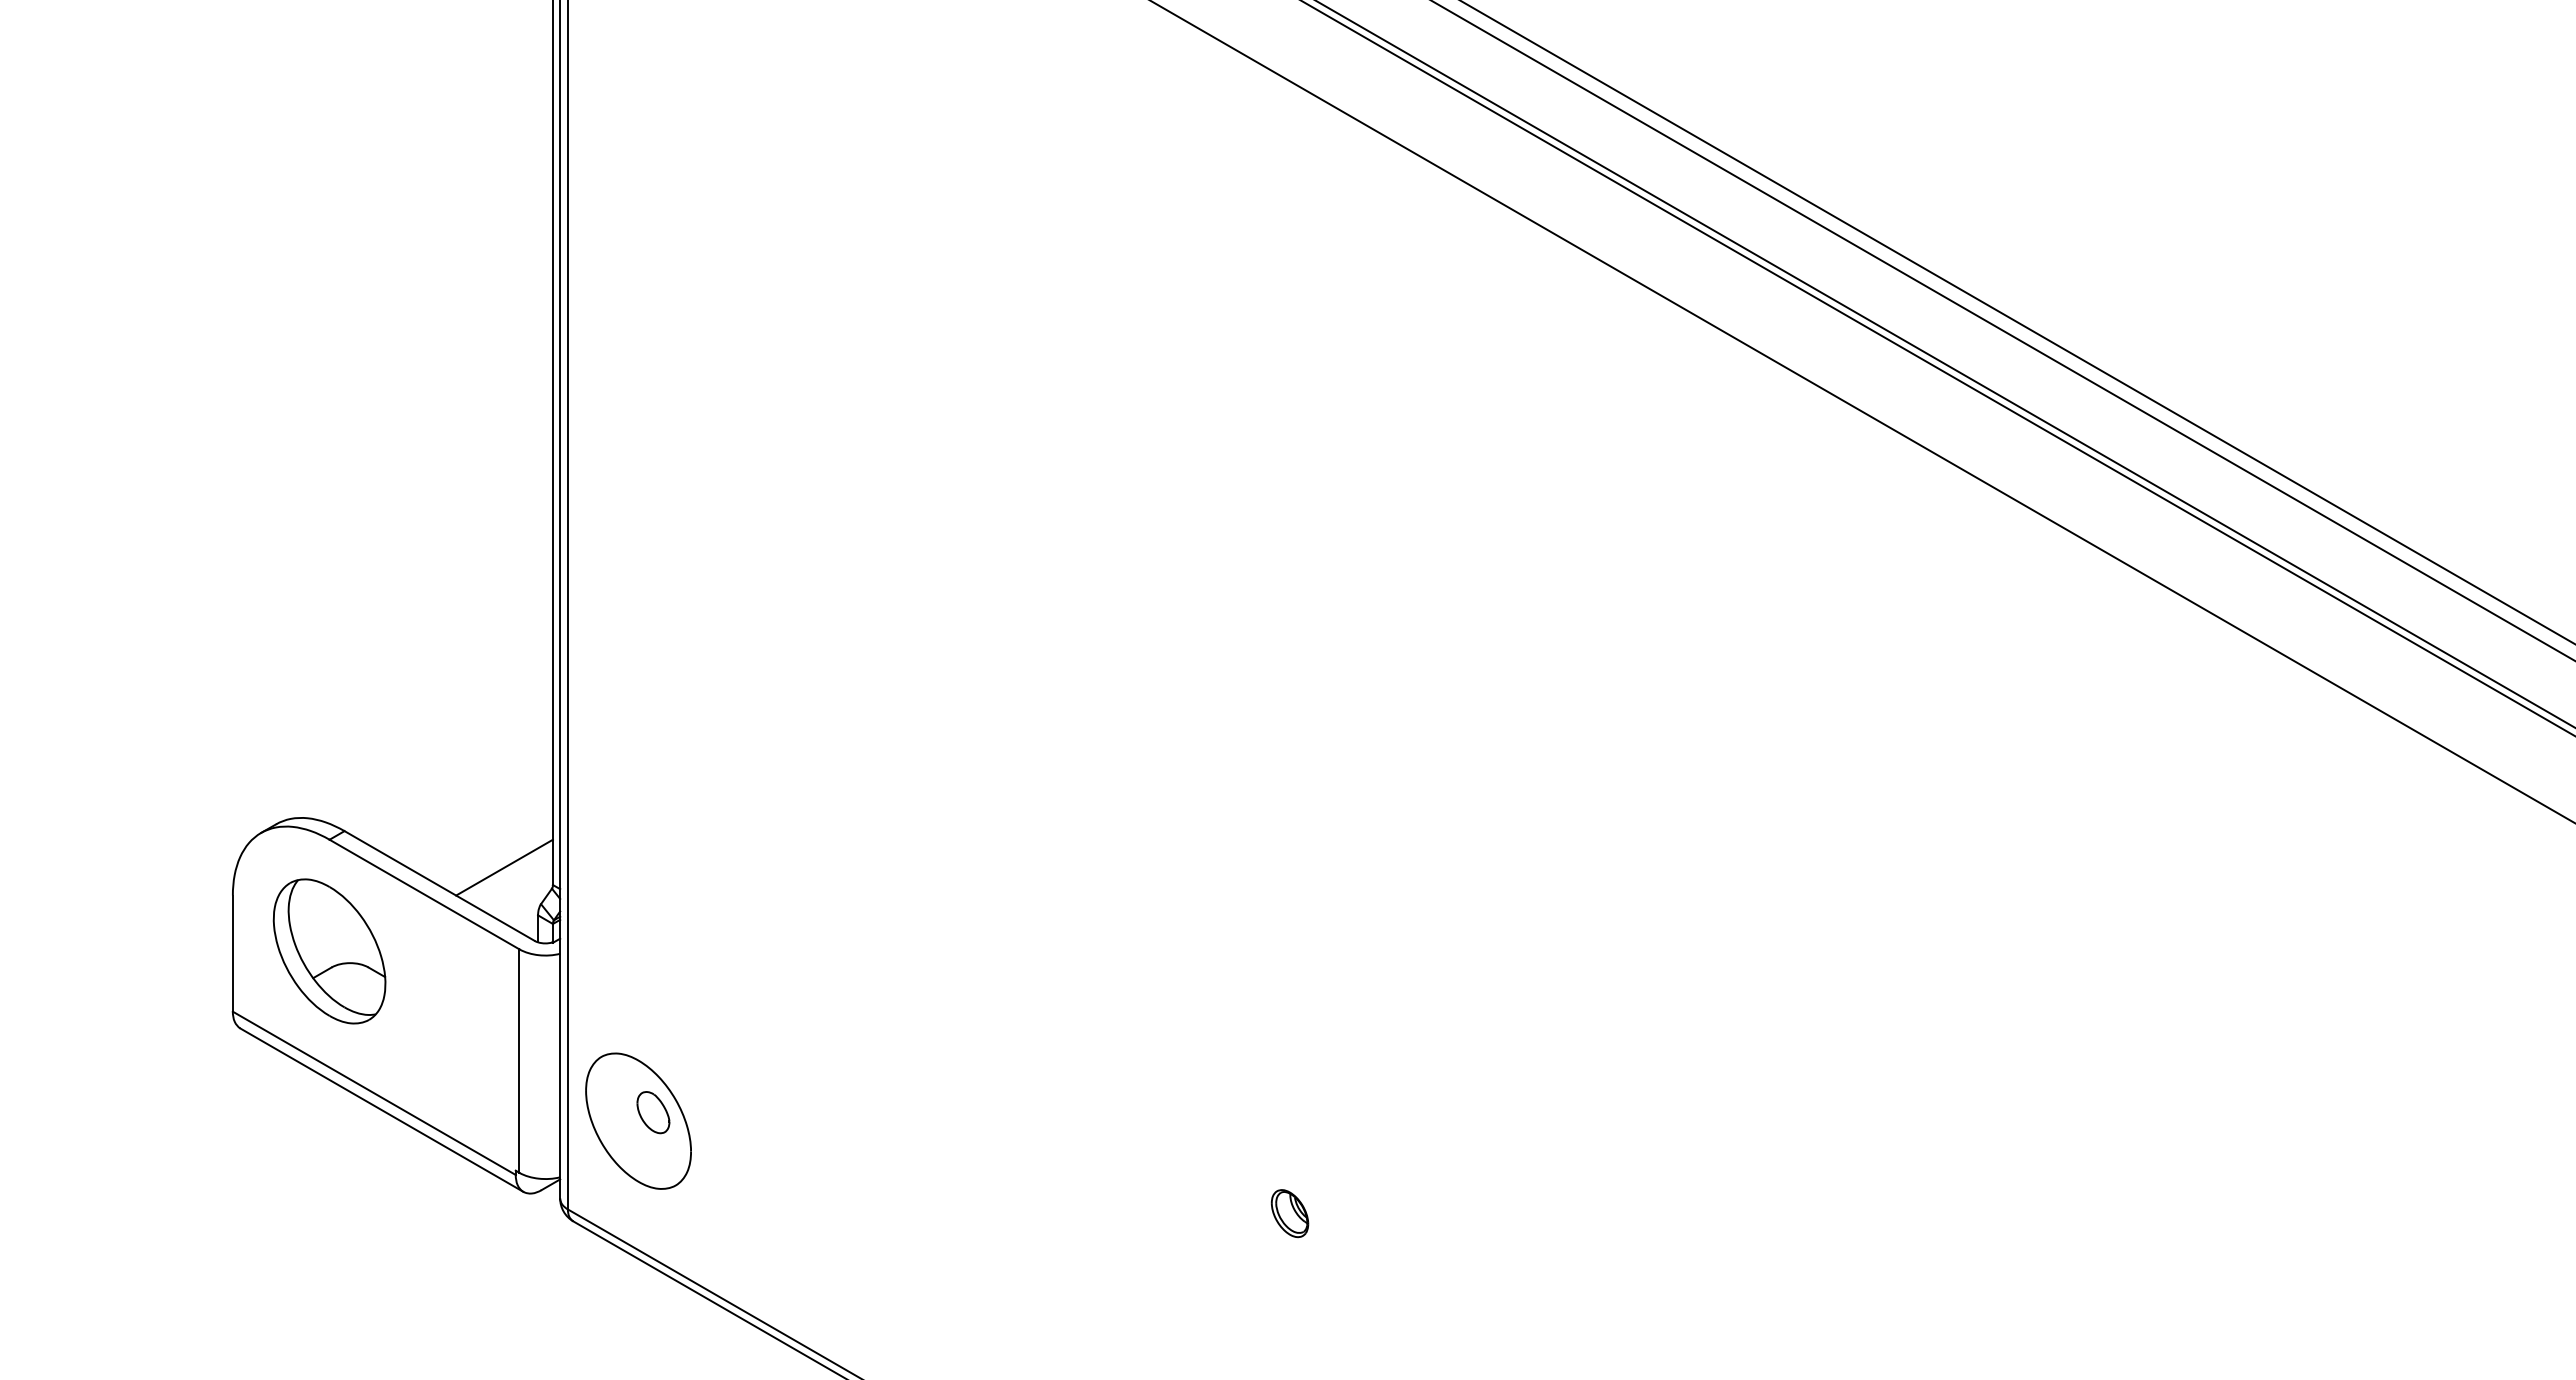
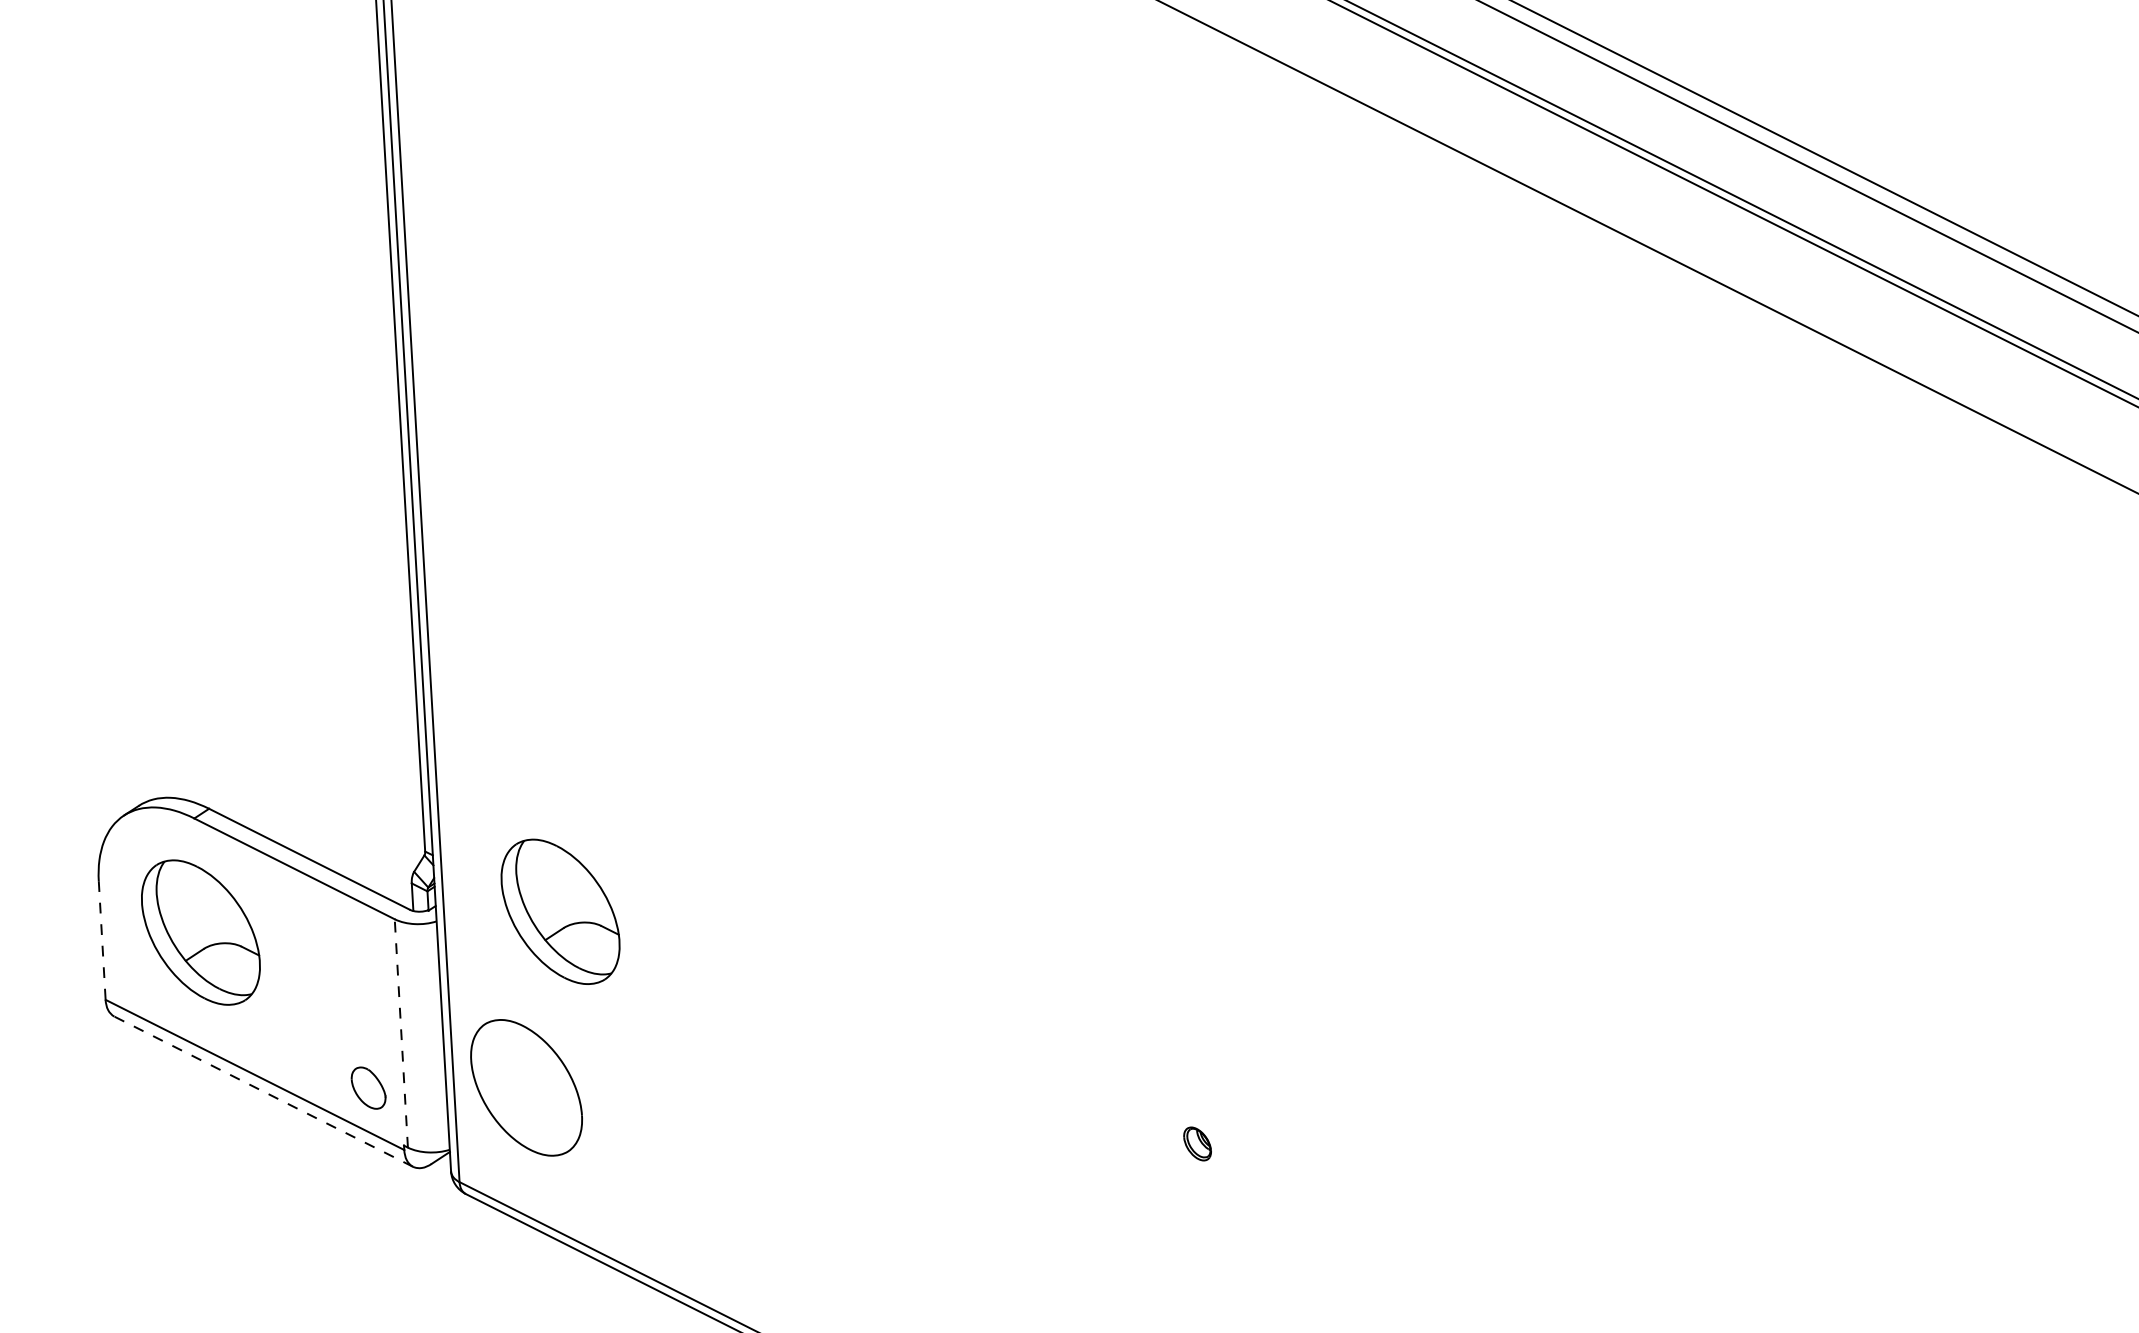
line: (504, 867) -> (374, 836), removed
part: (681, 951) -> (560, 911), added
line: (232, 954) -> (101, 941), solid -> dashed
line: (519, 1061) -> (401, 1033), solid -> dashed
line: (381, 1109) -> (263, 1091), solid -> dashed
part: (653, 1112) -> (368, 1088), moved
part: (1289, 1213) -> (1197, 1143), size x0.7

